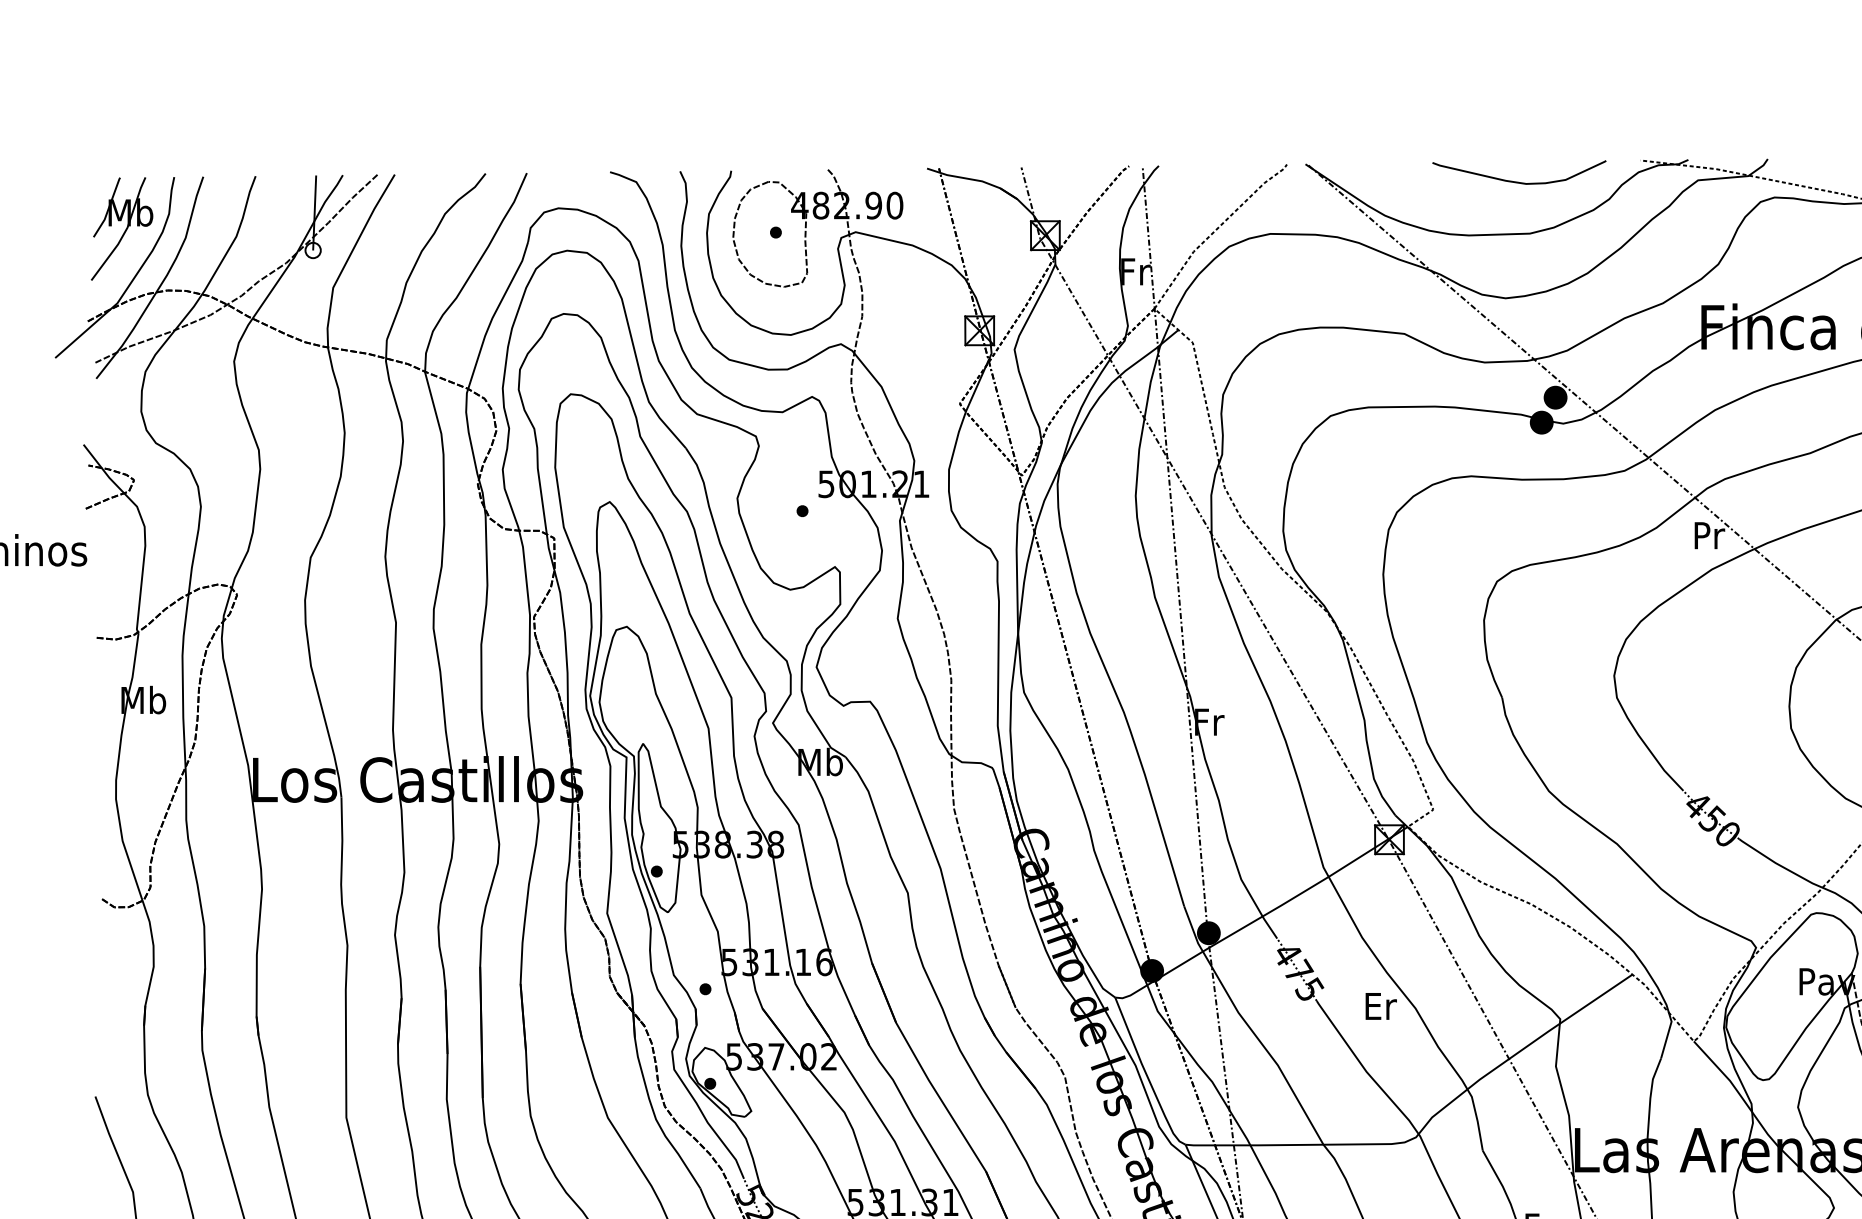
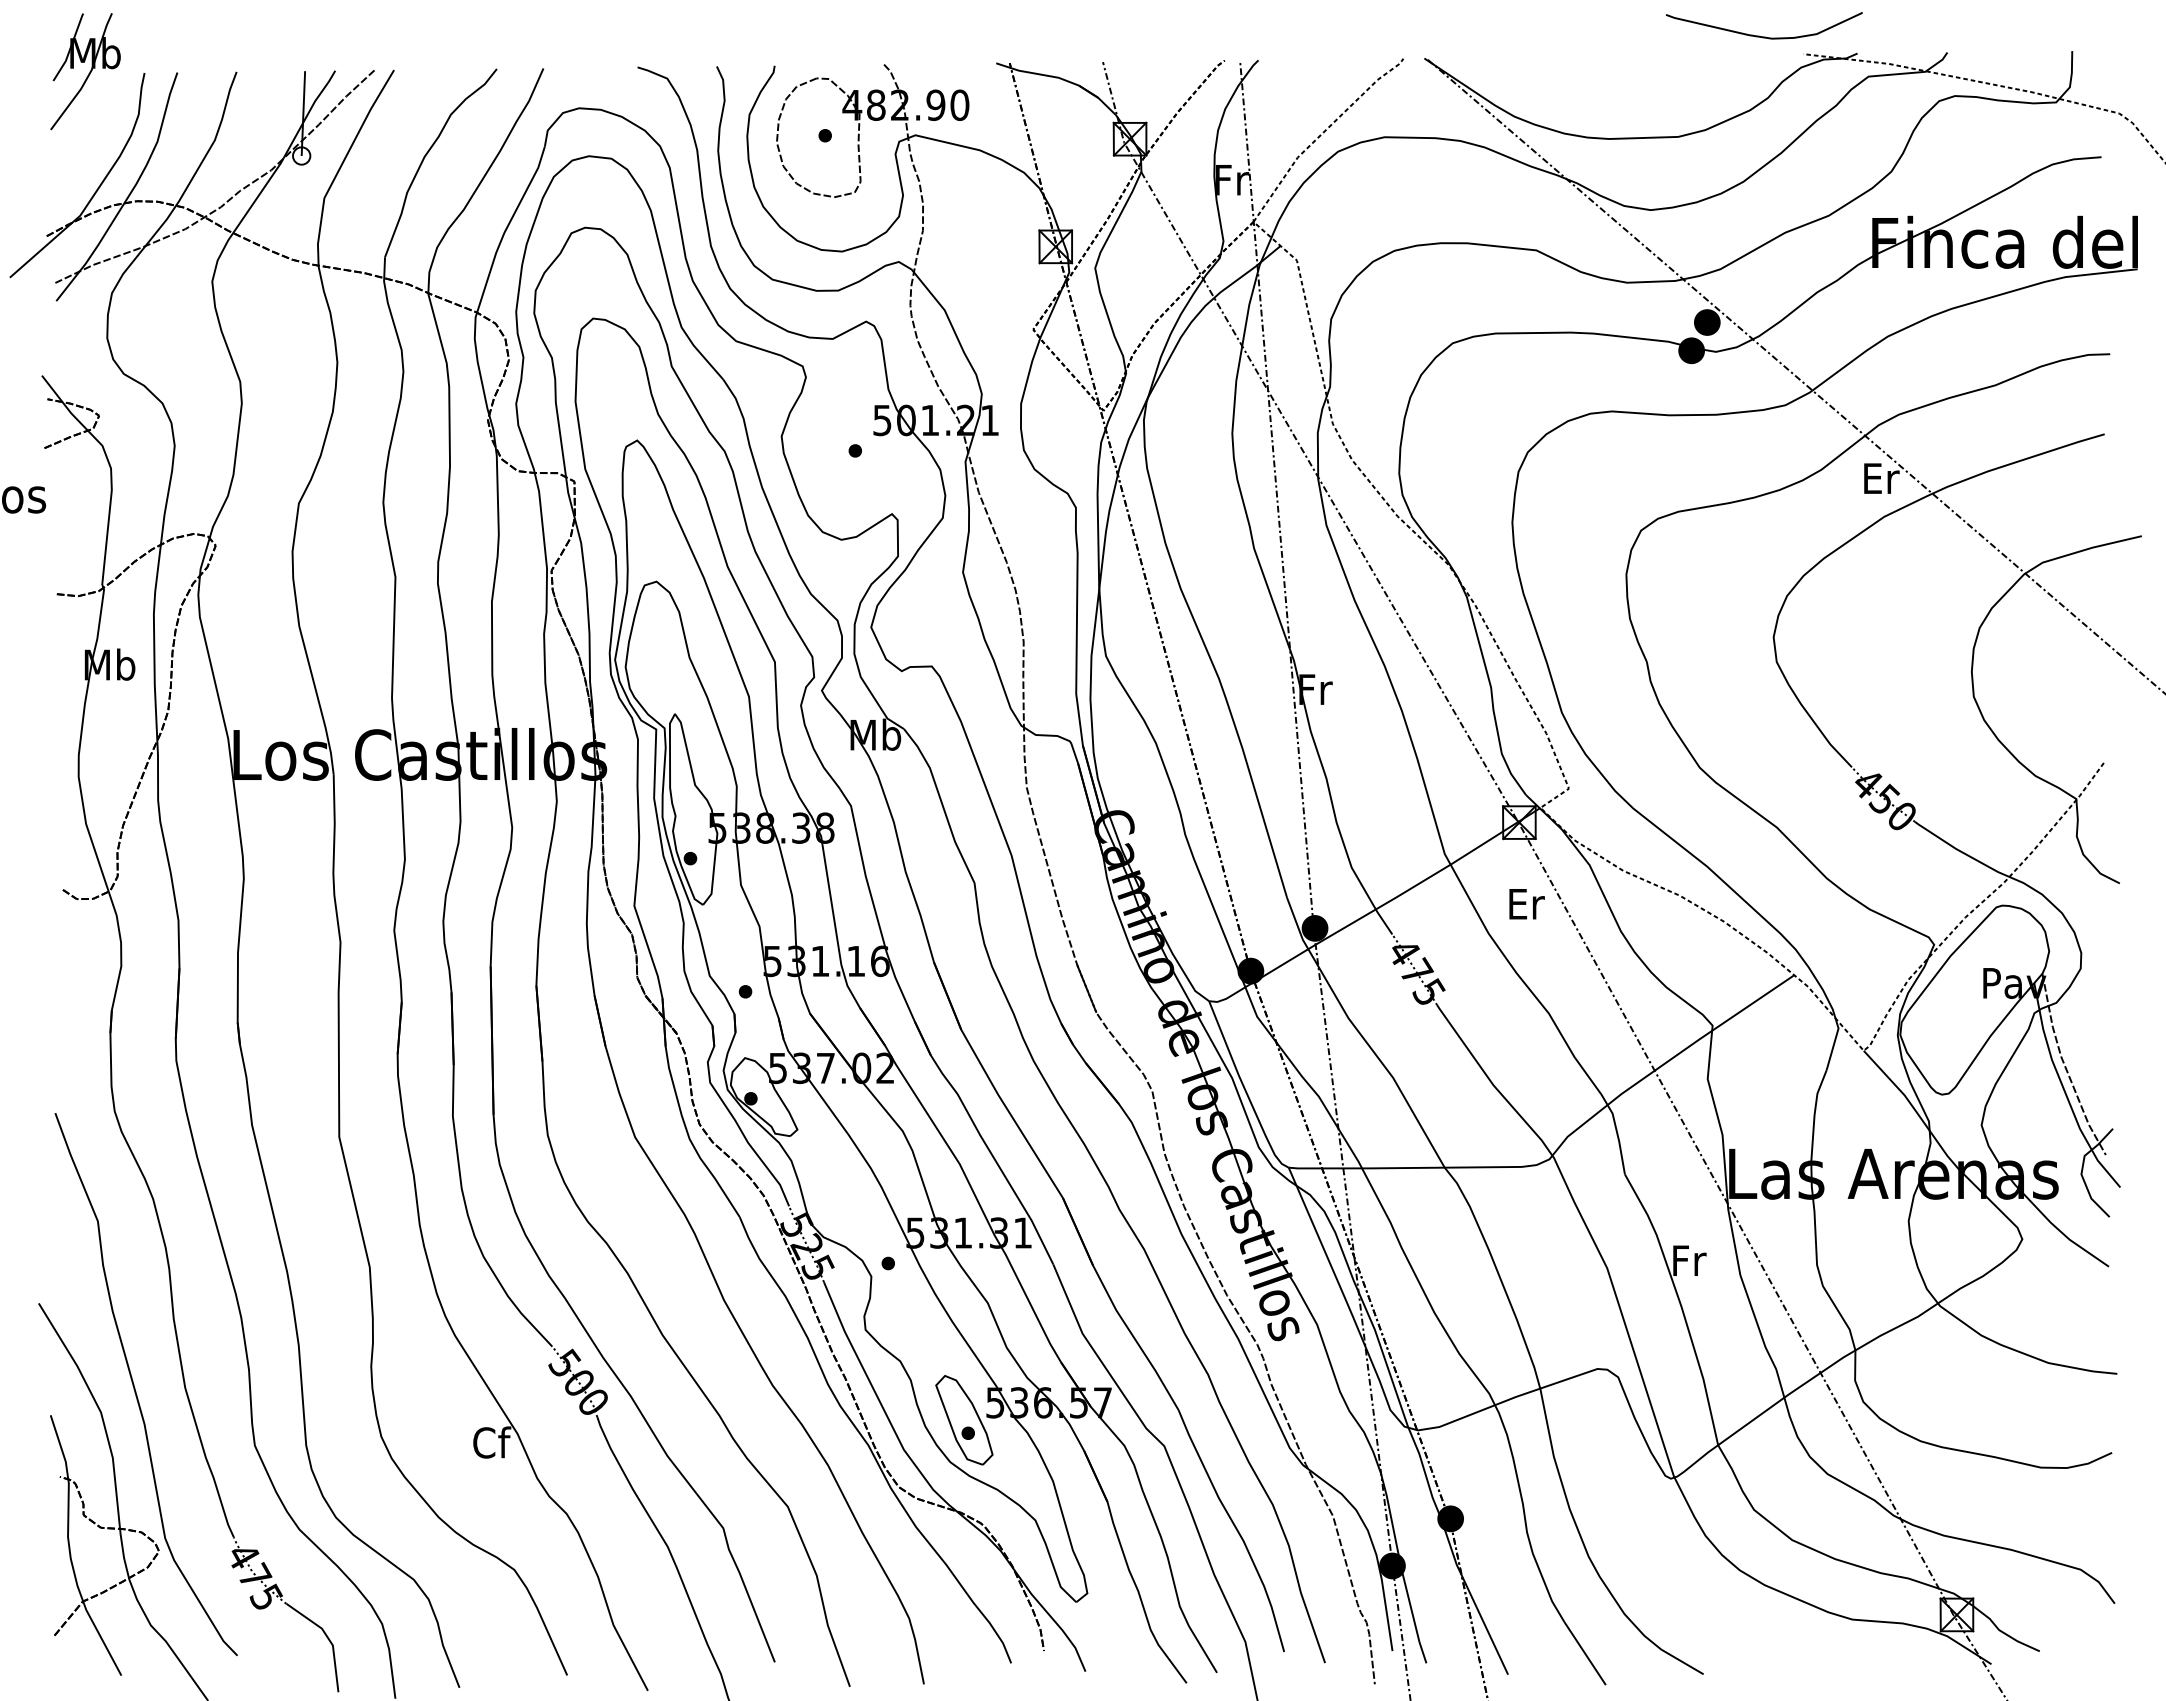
curve: (1519, 182) -> (1764, 36), moved
part: (122, 228) -> (85, 71), moved
text: (1709, 535) -> (1881, 478), Pr -> Er
text: (1380, 1006) -> (1526, 904), moved

